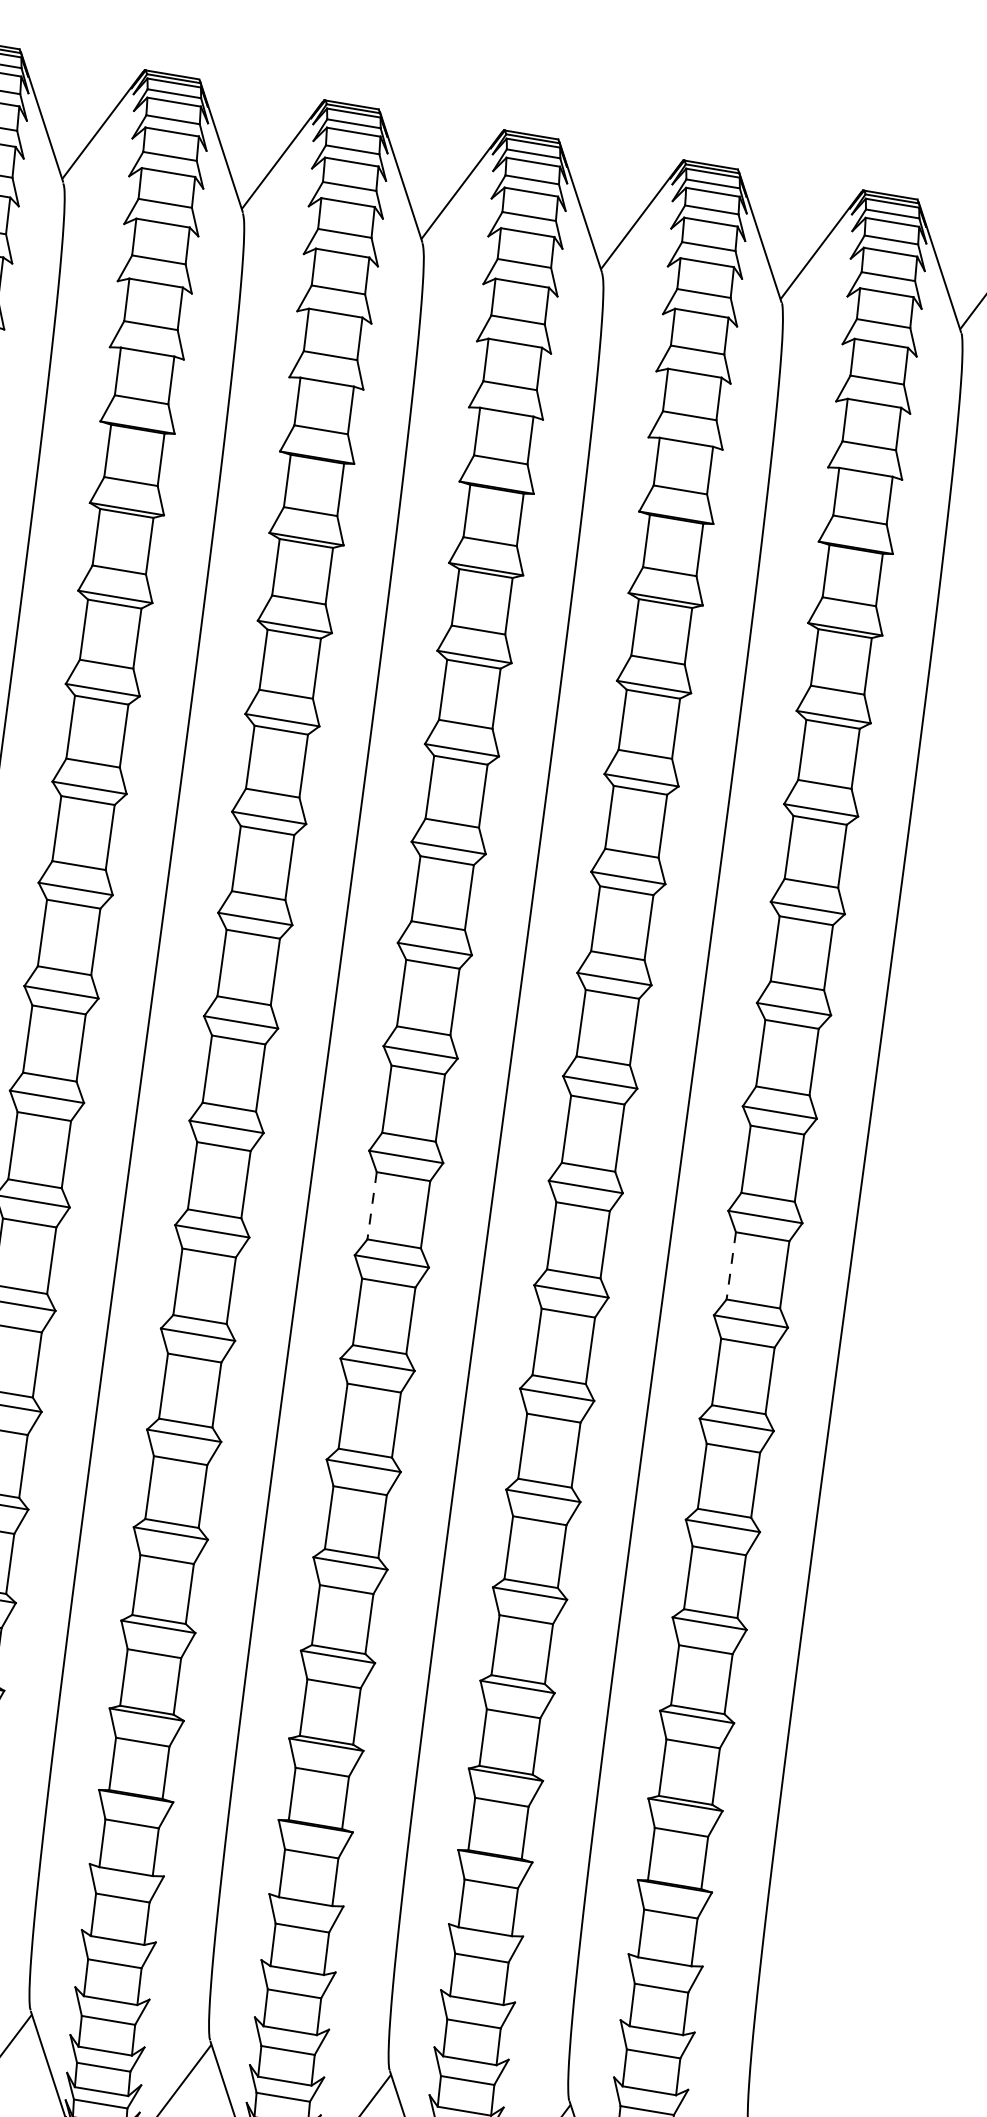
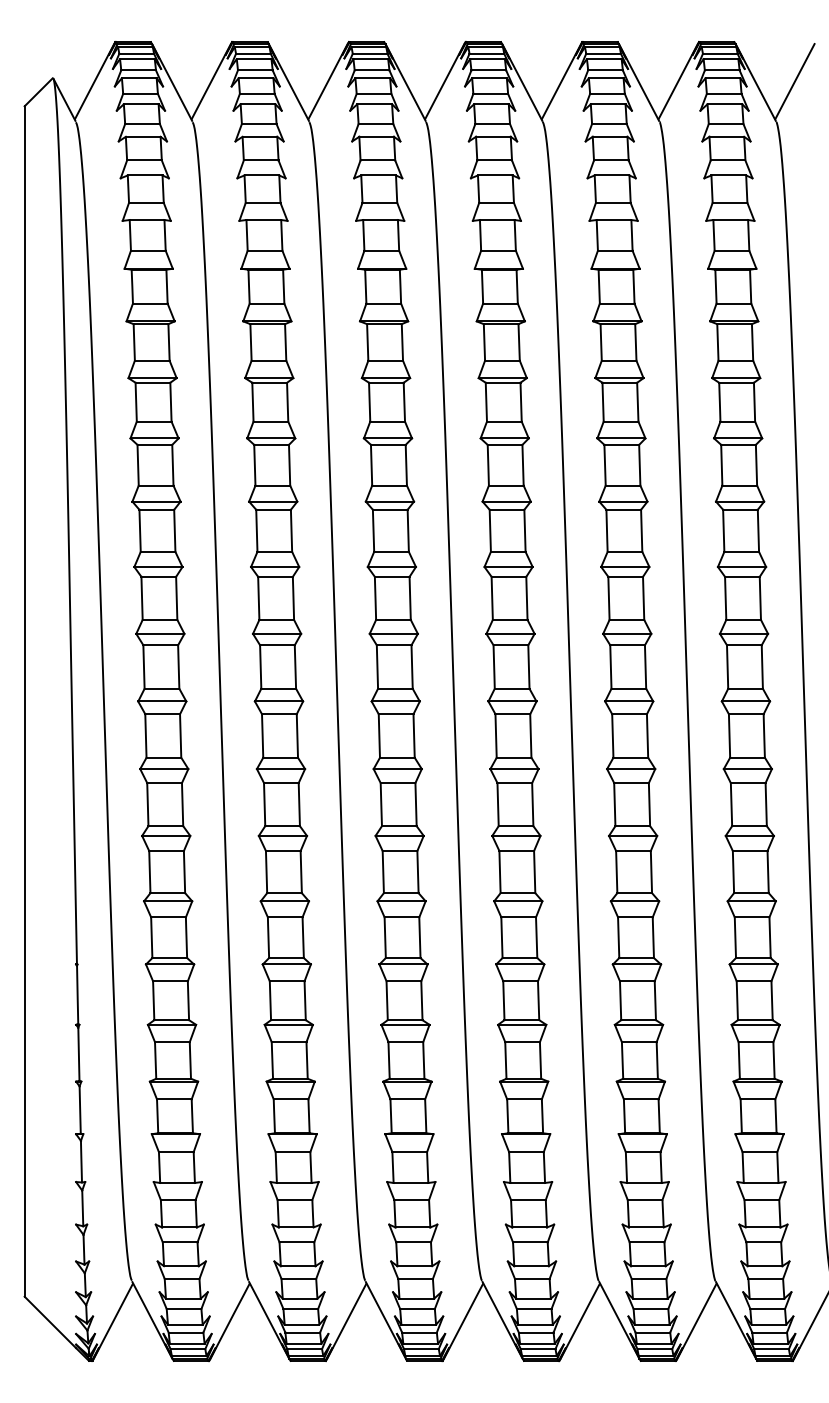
line: (372, 1205) -> (496, 735), dashed -> solid
line: (731, 1265) -> (729, 735), dashed -> solid

